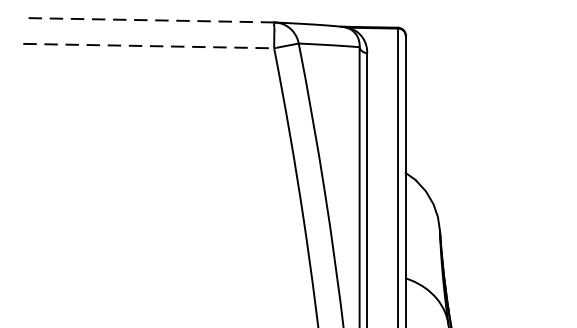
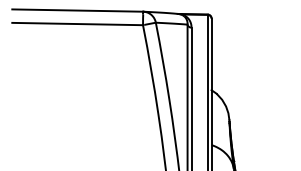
line: (148, 20) -> (77, 10), dashed -> solid
line: (150, 46) -> (78, 24), dashed -> solid

